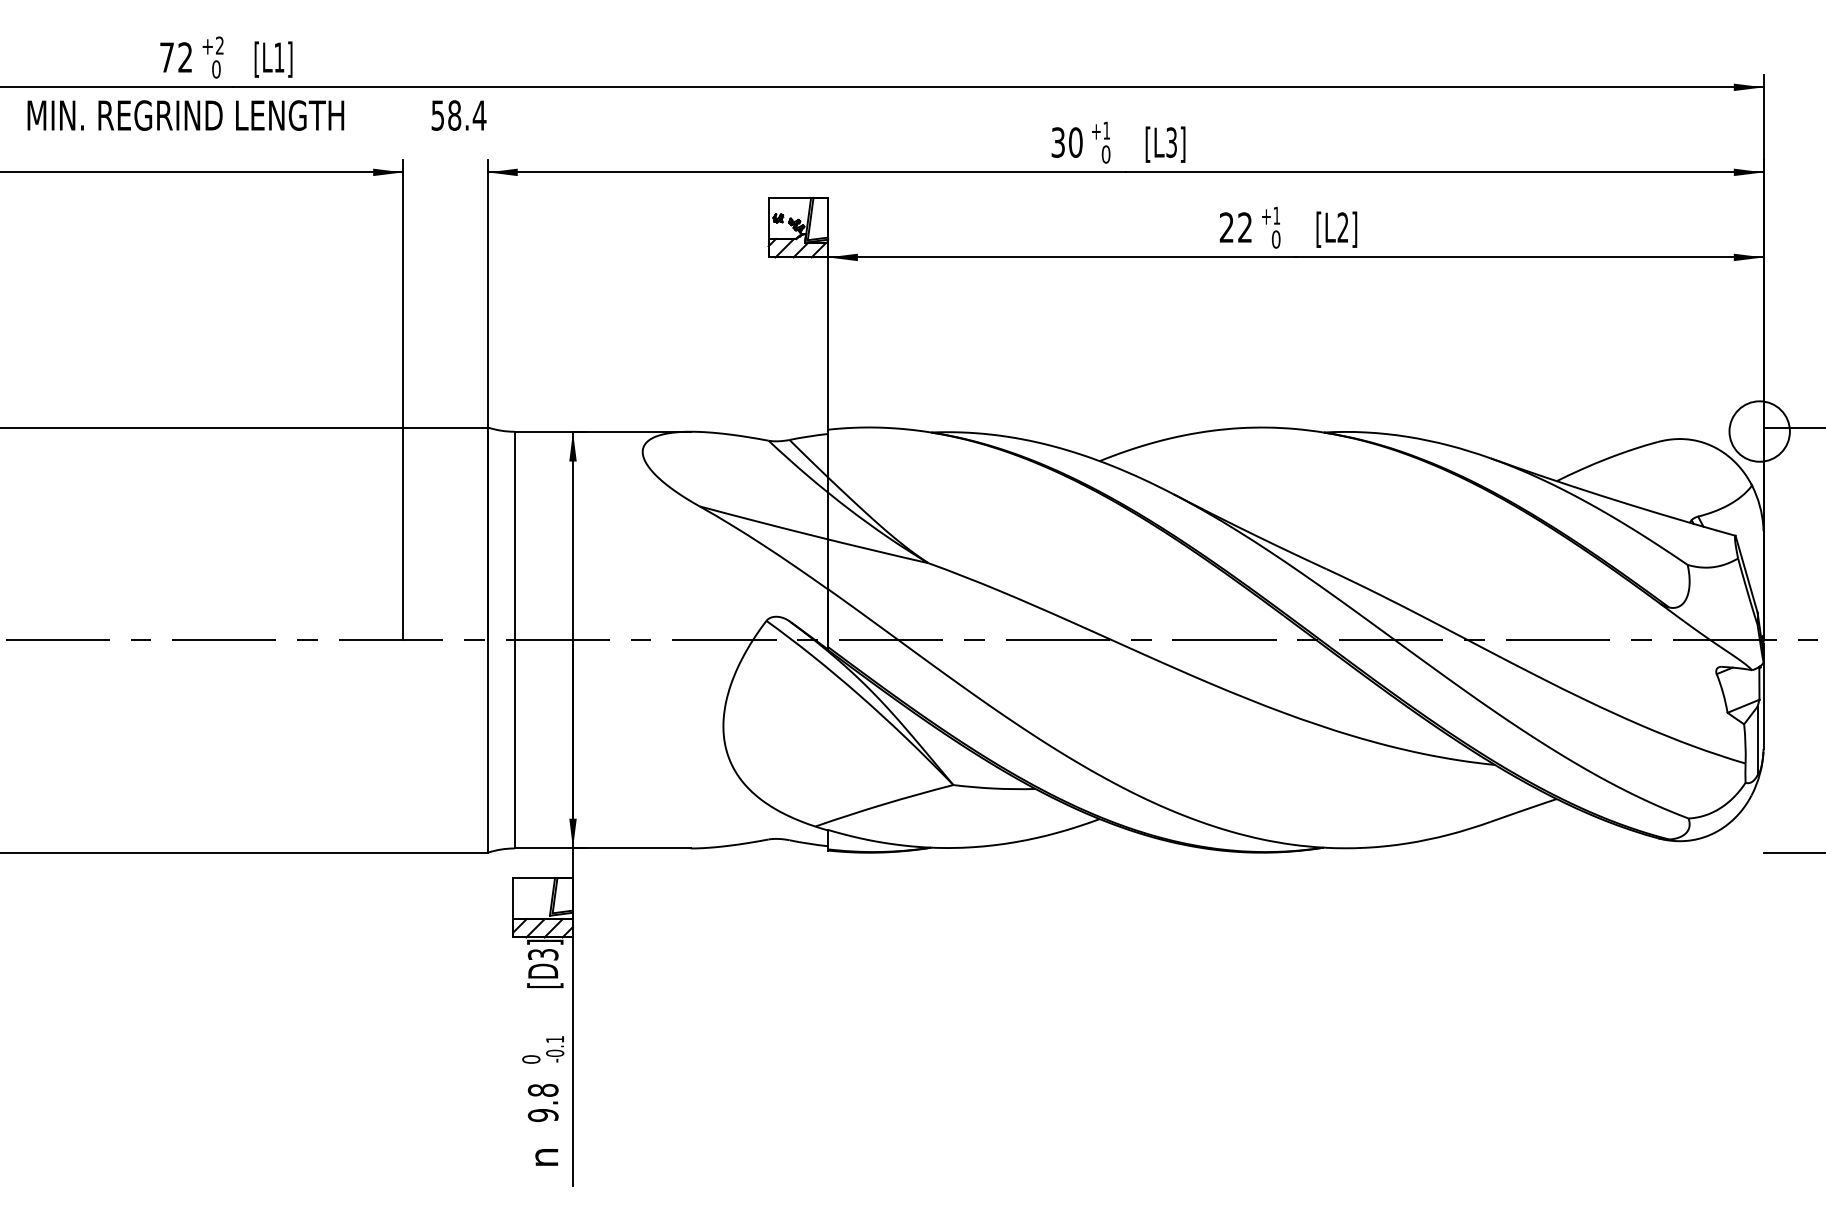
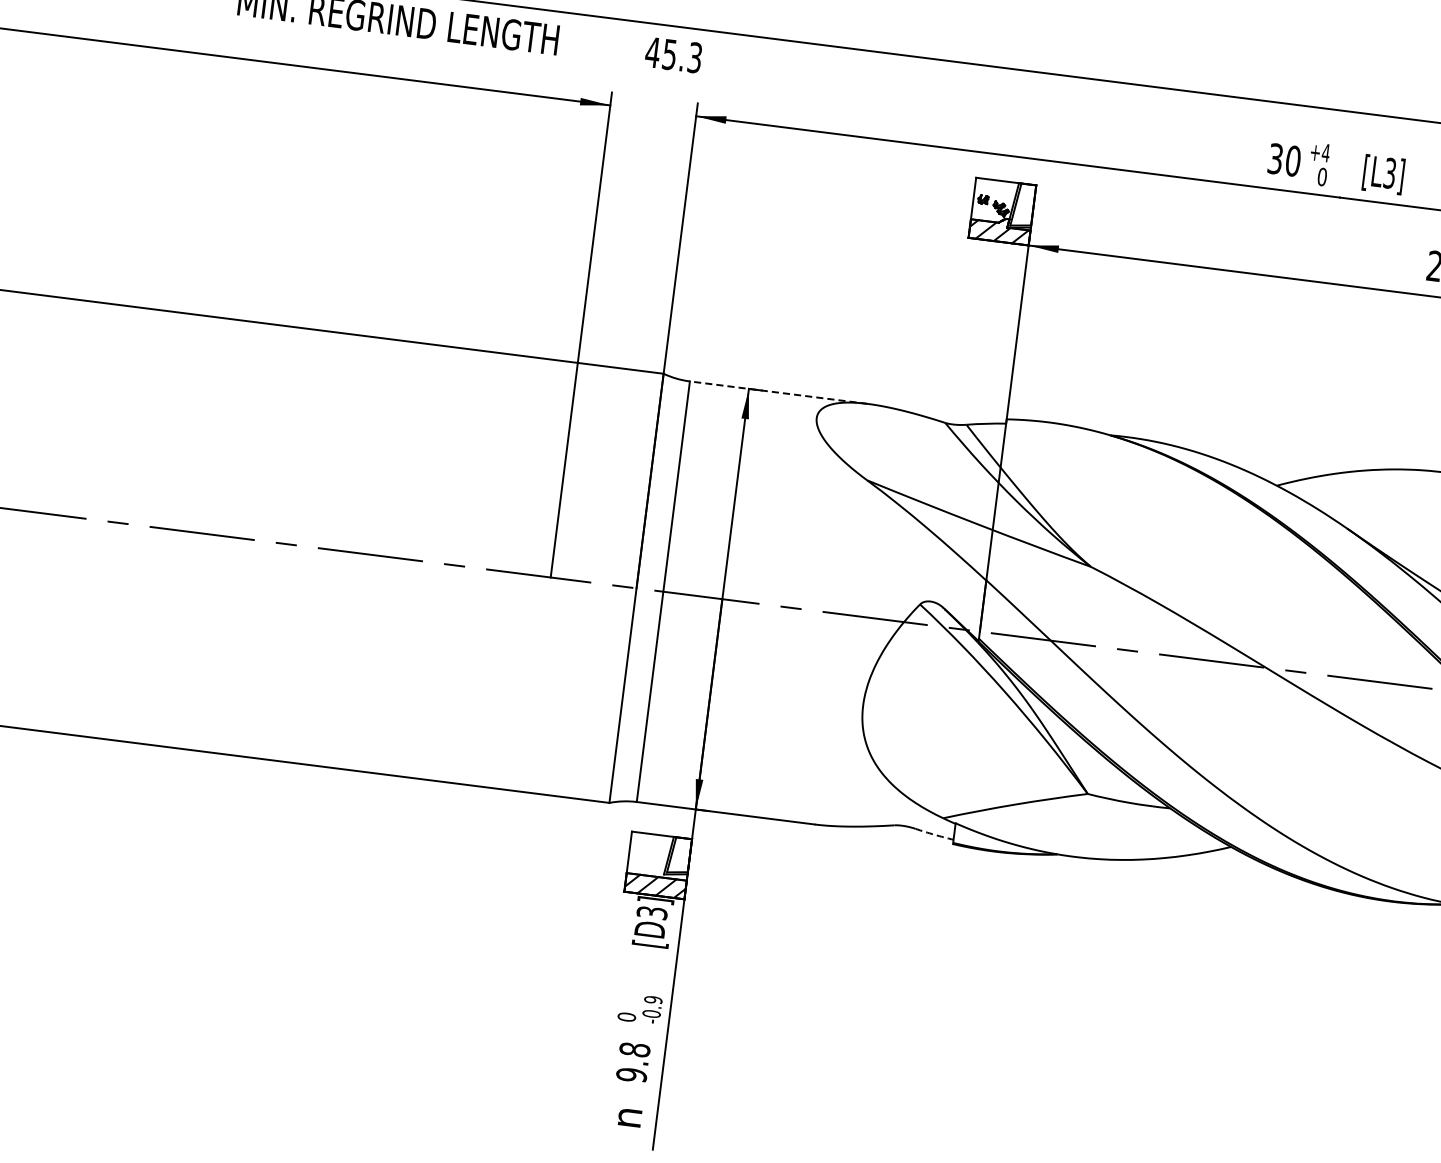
text: (458, 115) -> (673, 55), 58.4 -> 45.3
text: (1106, 130) -> (1325, 152), +1 -> +4
line: (602, 431) -> (778, 392), solid -> dashed
arc: (808, 843) -> (934, 834), solid -> dashed
text: (555, 1039) -> (653, 1000), -0.1 -> -0.9

